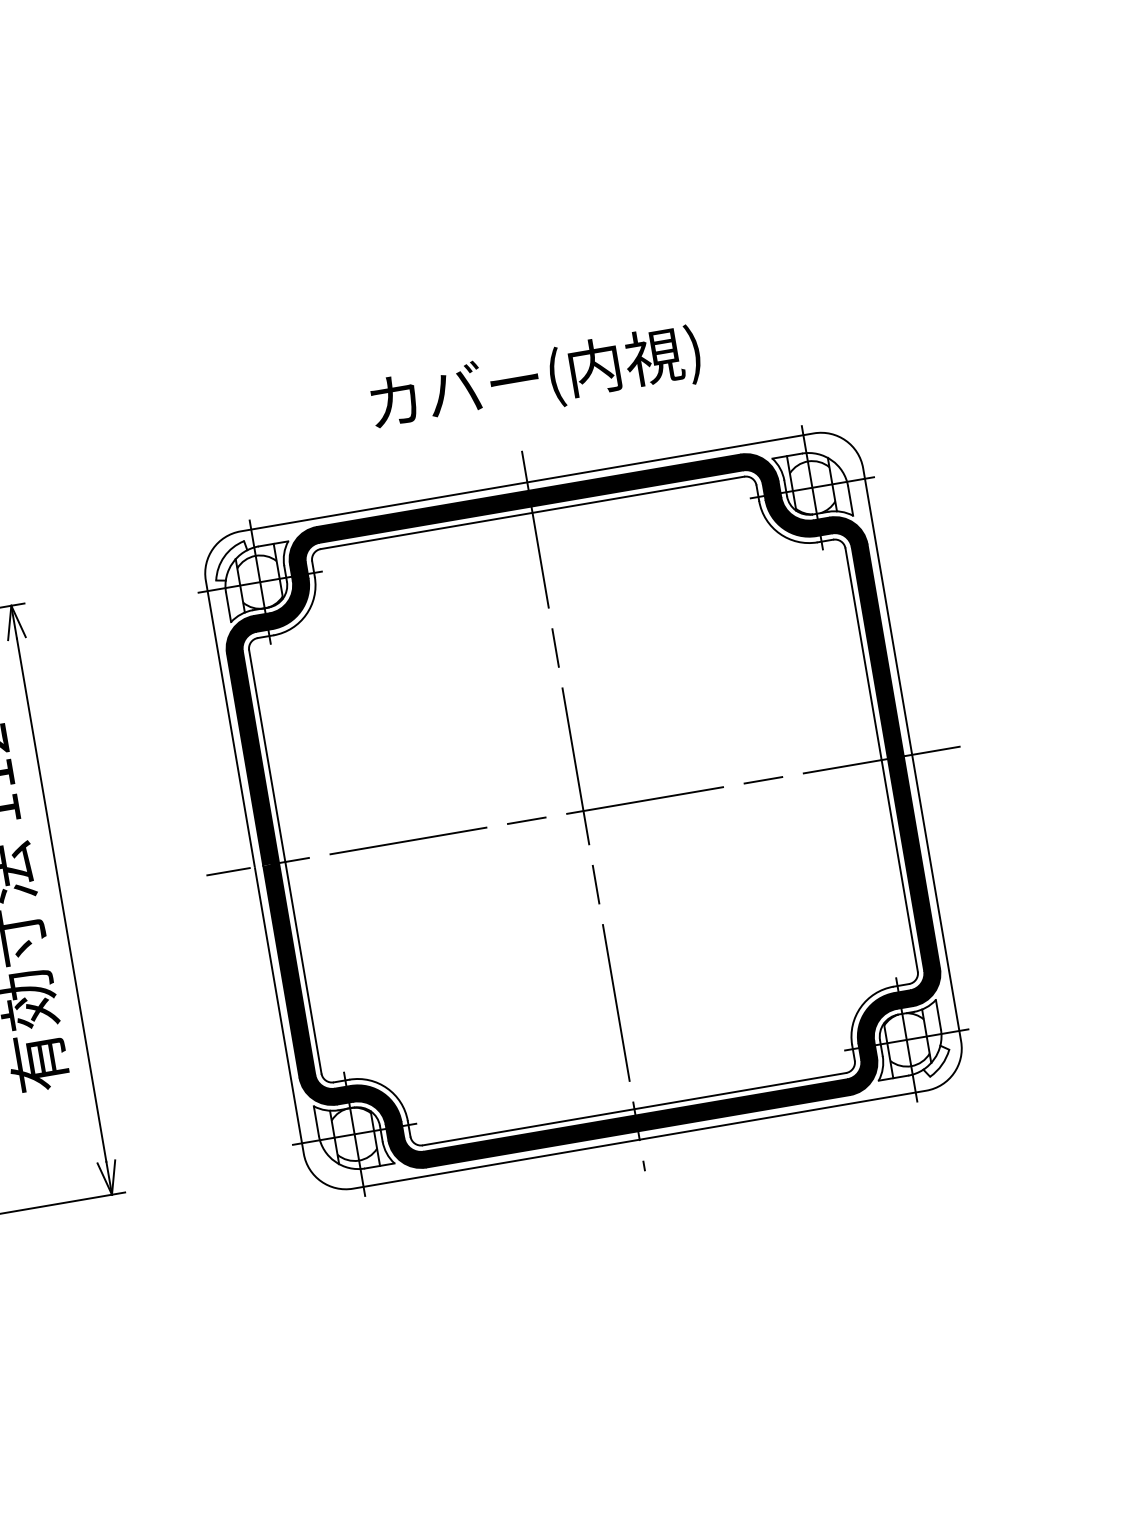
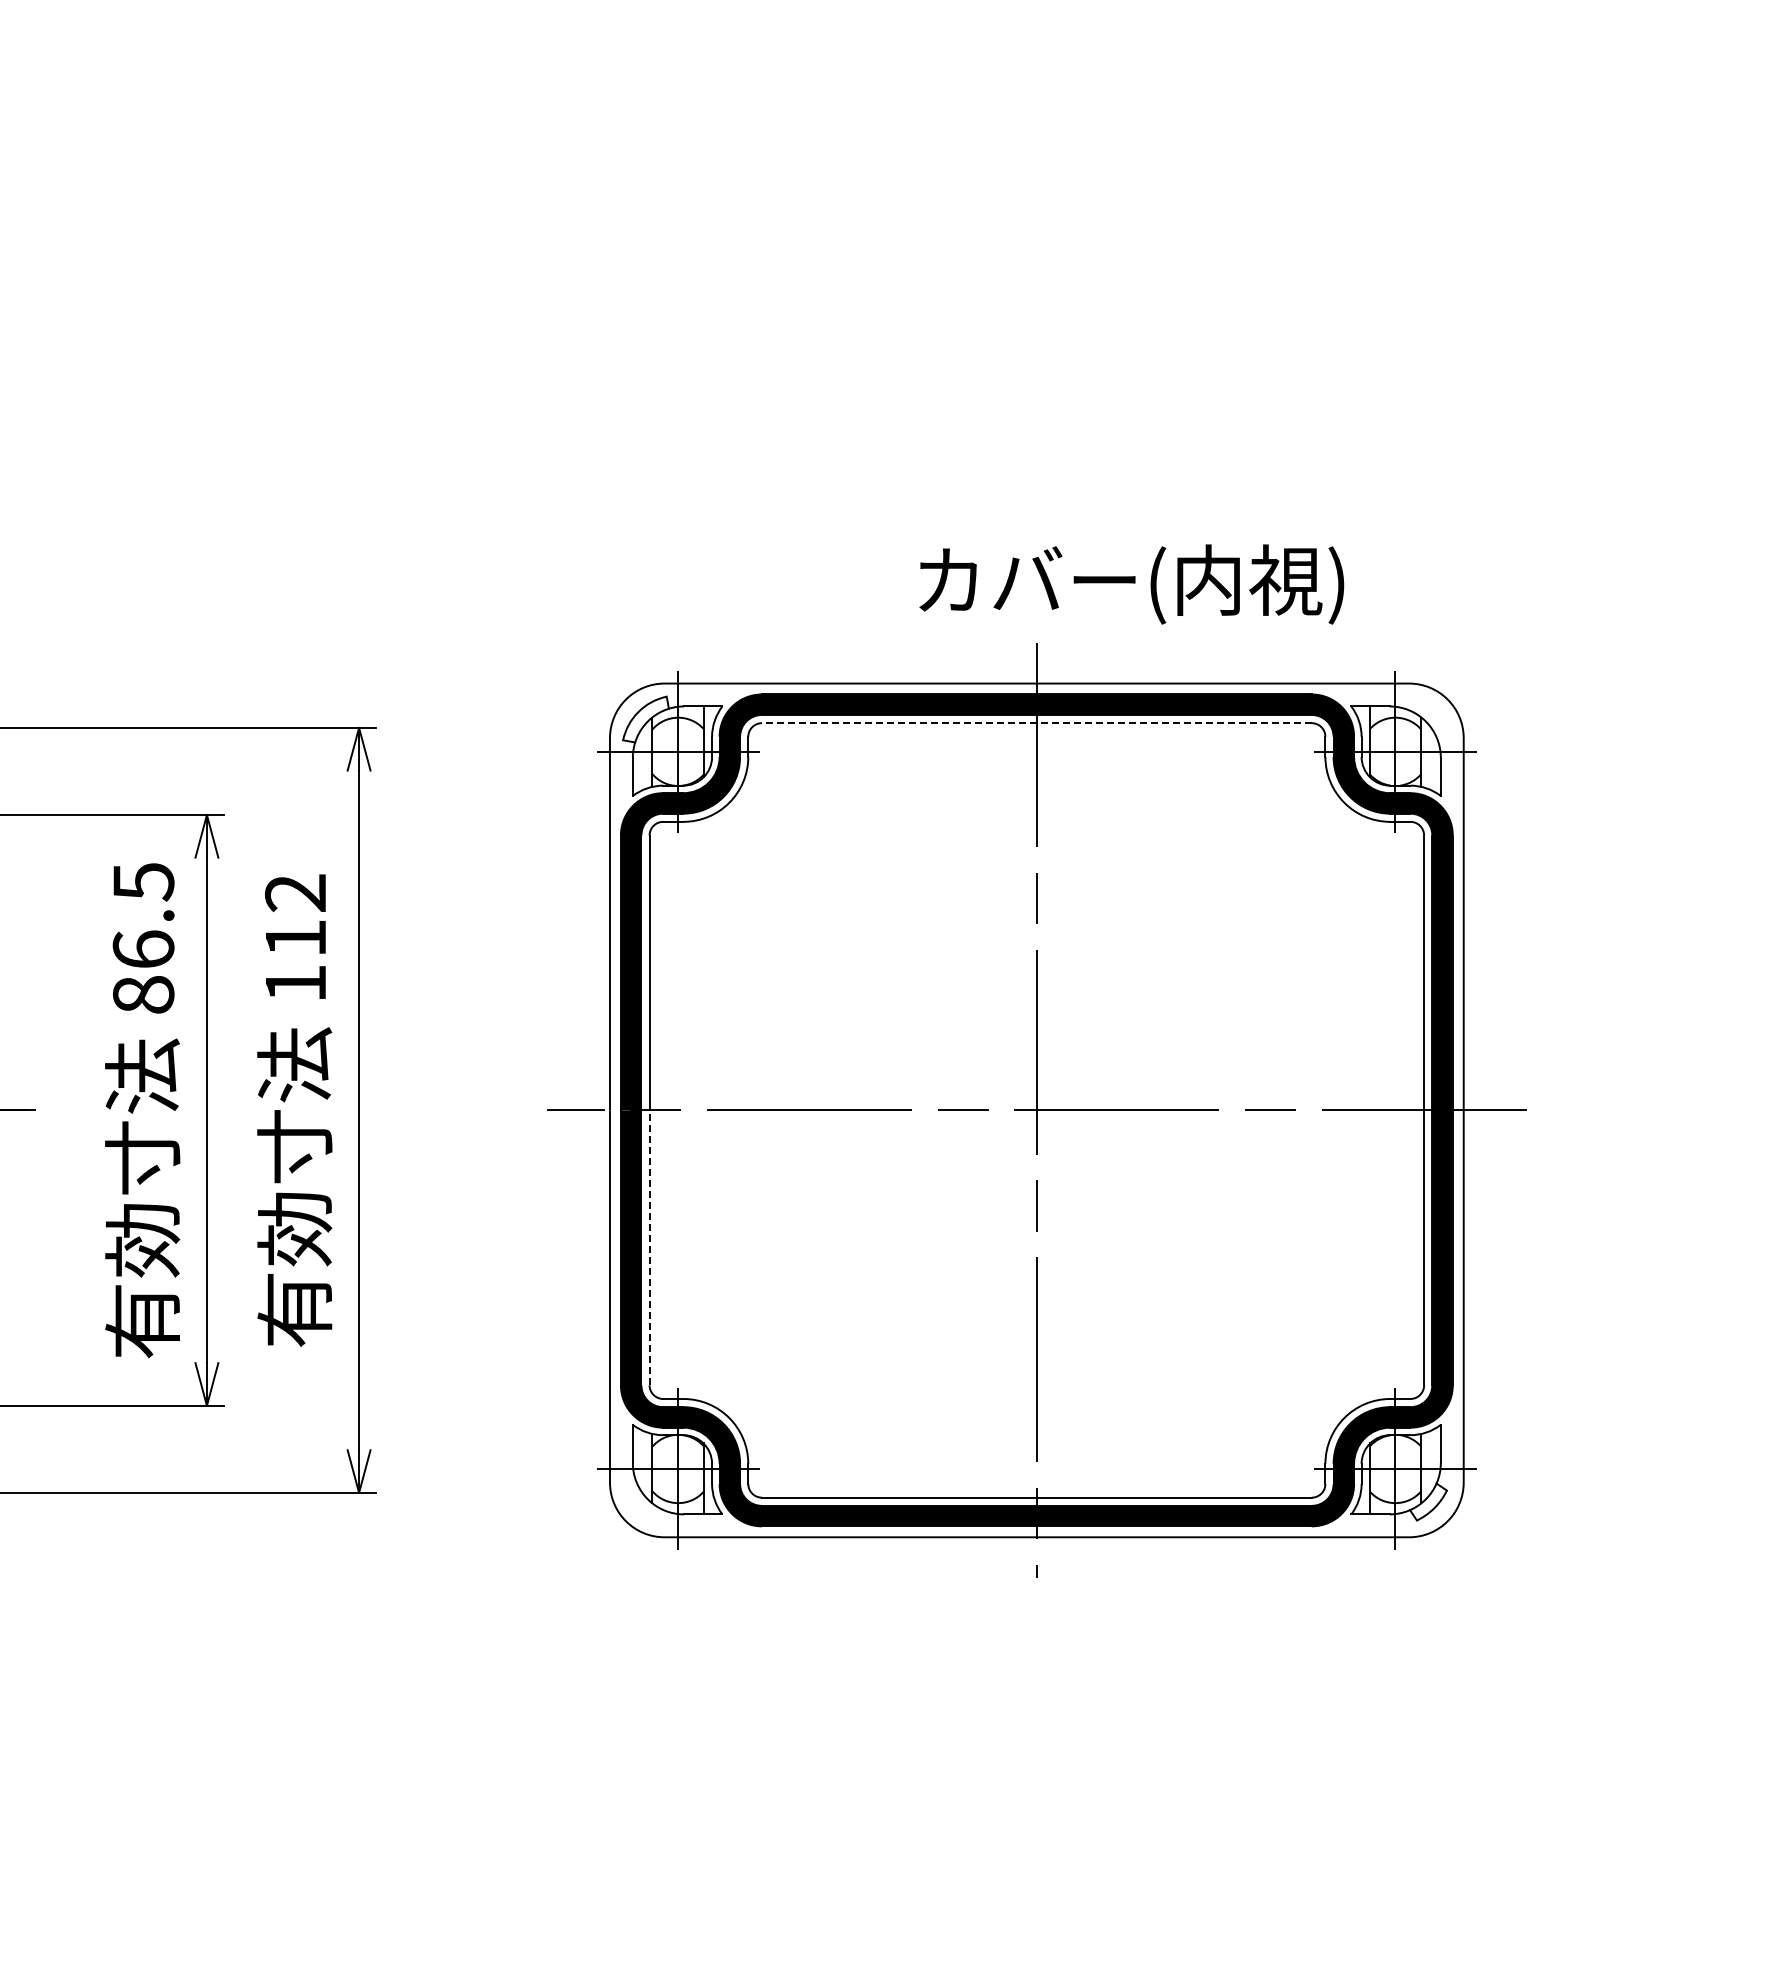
text: (535, 380) -> (1131, 584), moved
line: (532, 513) -> (1036, 723), solid -> dashed
line: (303, 967) -> (649, 1247), solid -> dashed

